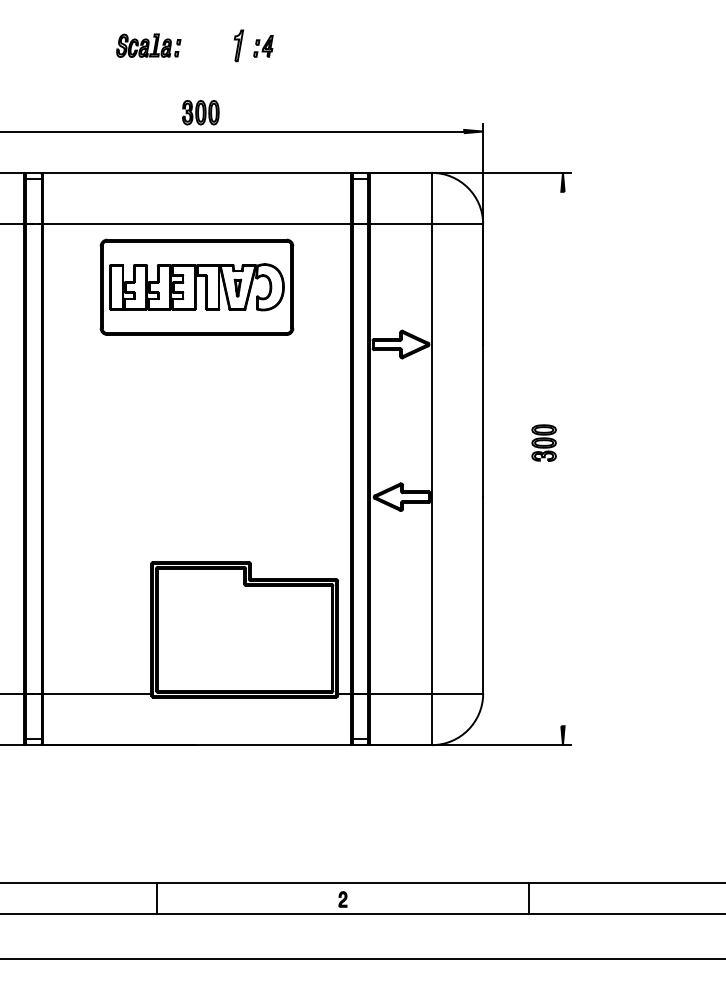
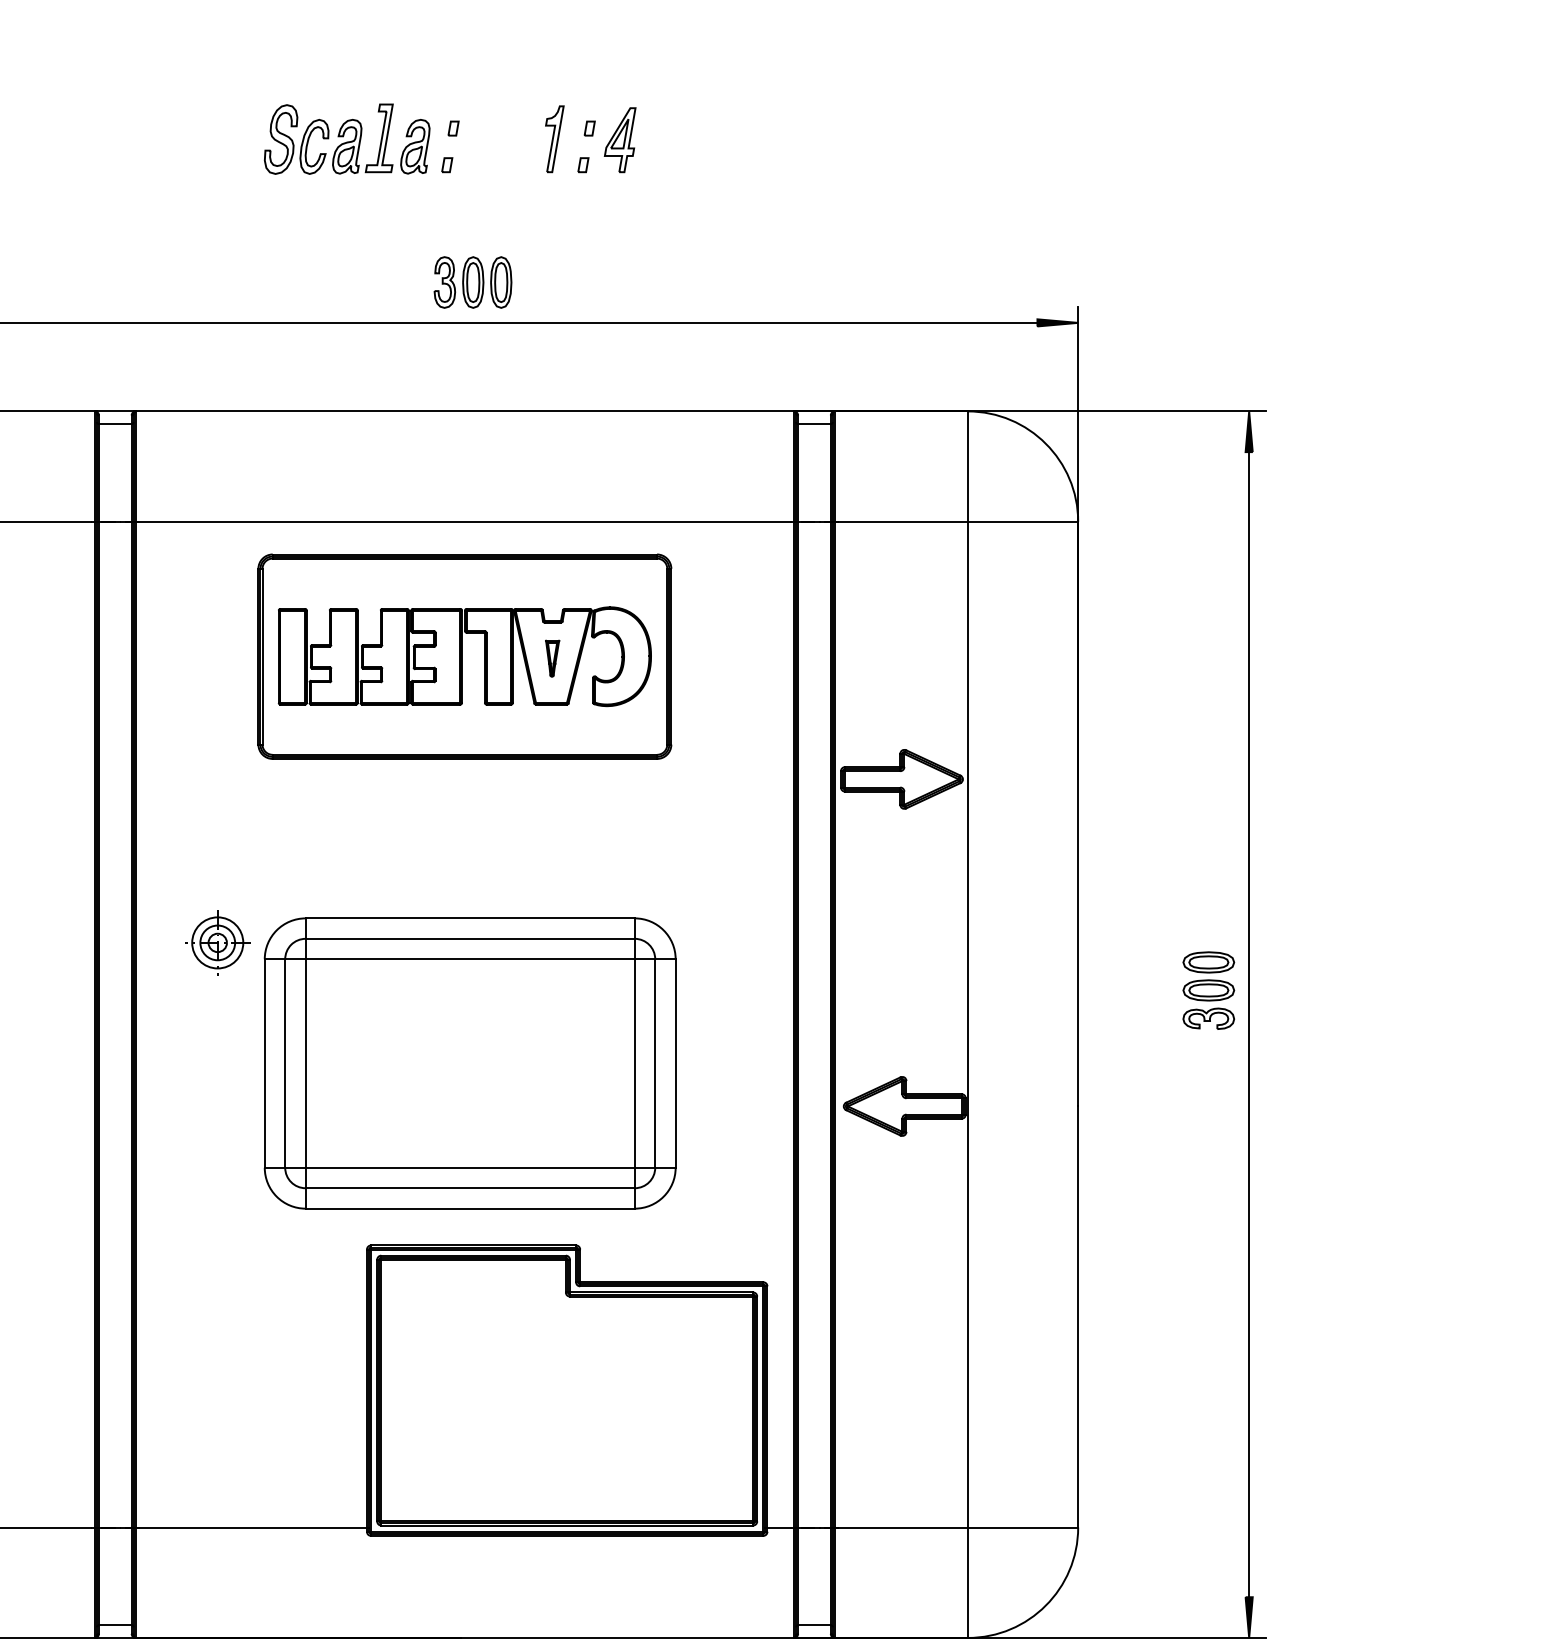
part: (148, 45) -> (360, 138), size x1.43
part: (263, 46) -> (607, 140), size x1.43
line: (562, 458) -> (1248, 1023), added
part: (181, 475) -> (431, 1059), added

